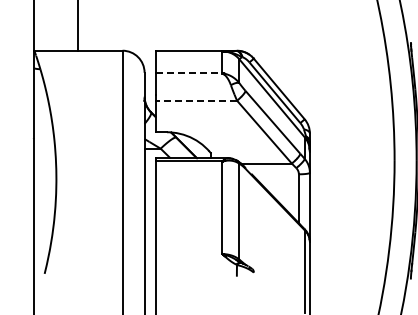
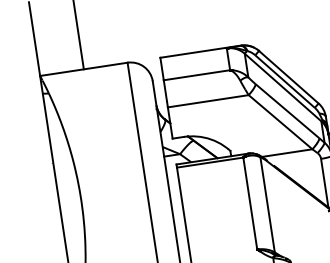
line: (189, 73) -> (197, 75), dashed -> solid
line: (196, 100) -> (208, 101), dashed -> solid

